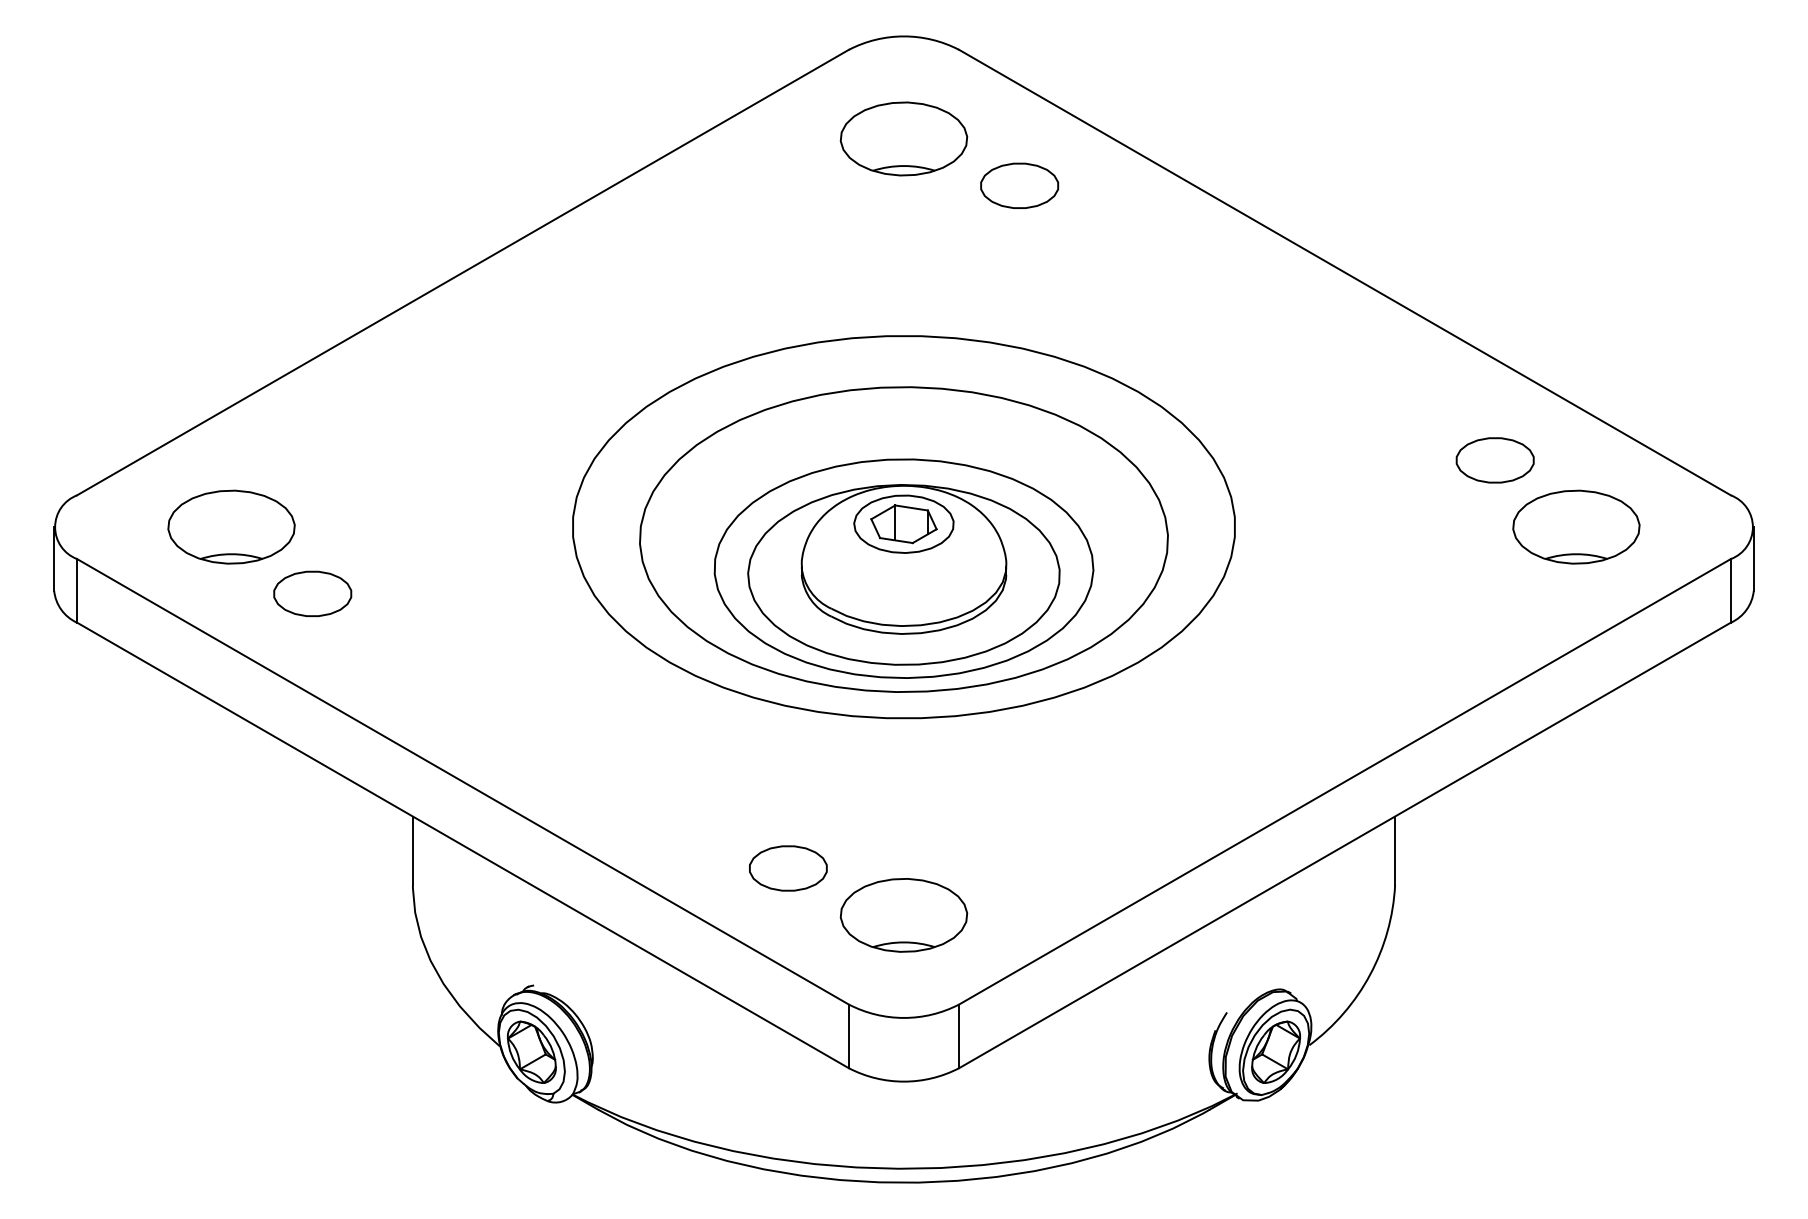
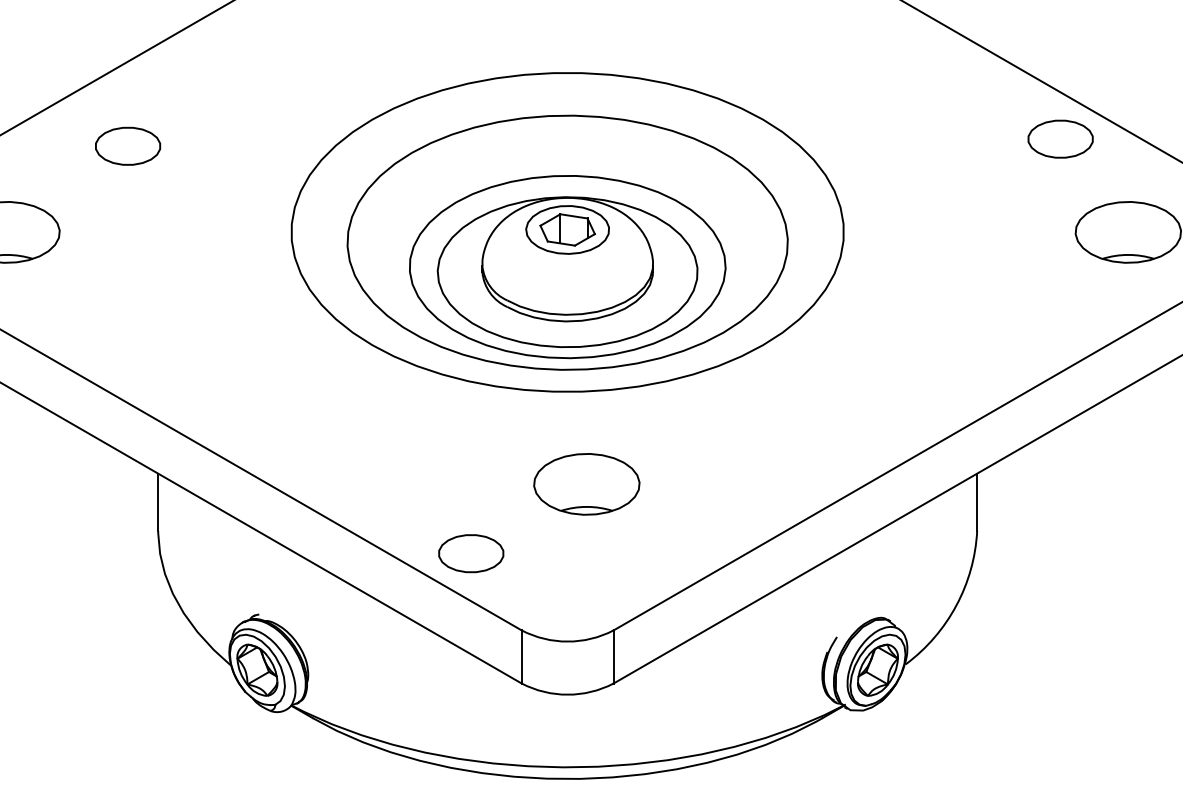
part: (1494, 460) -> (1060, 139), moved
part: (312, 593) -> (127, 145), moved
part: (788, 868) -> (471, 553), moved
part: (903, 915) -> (586, 484), moved

